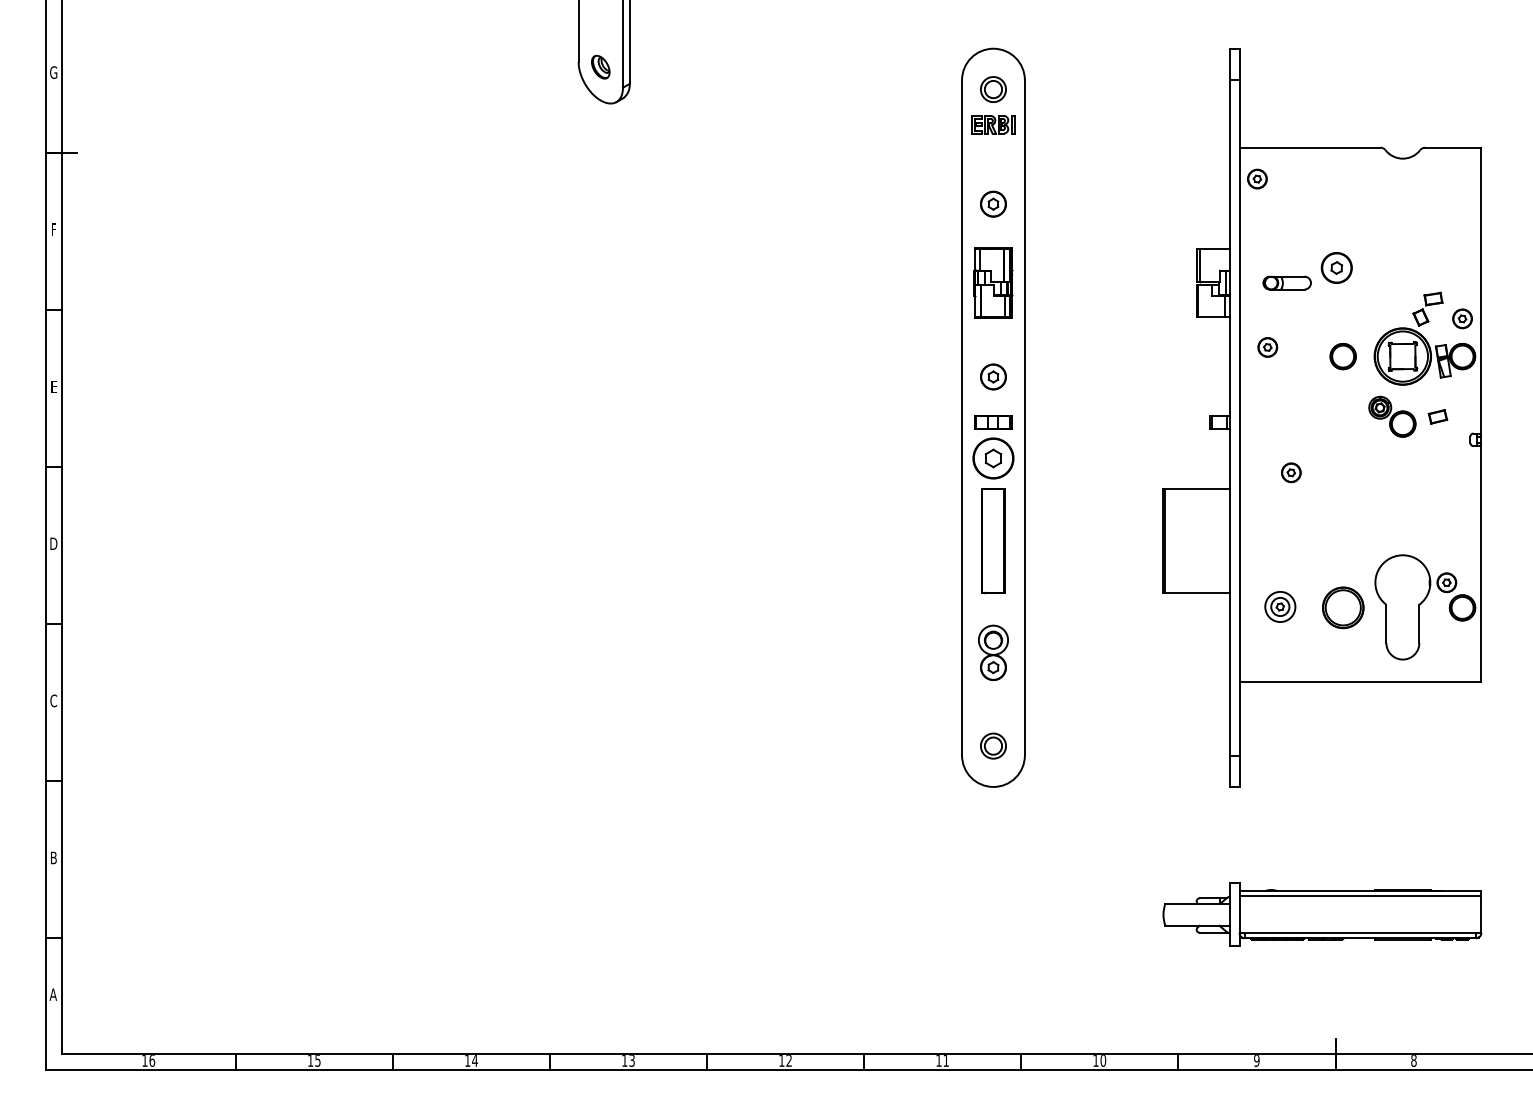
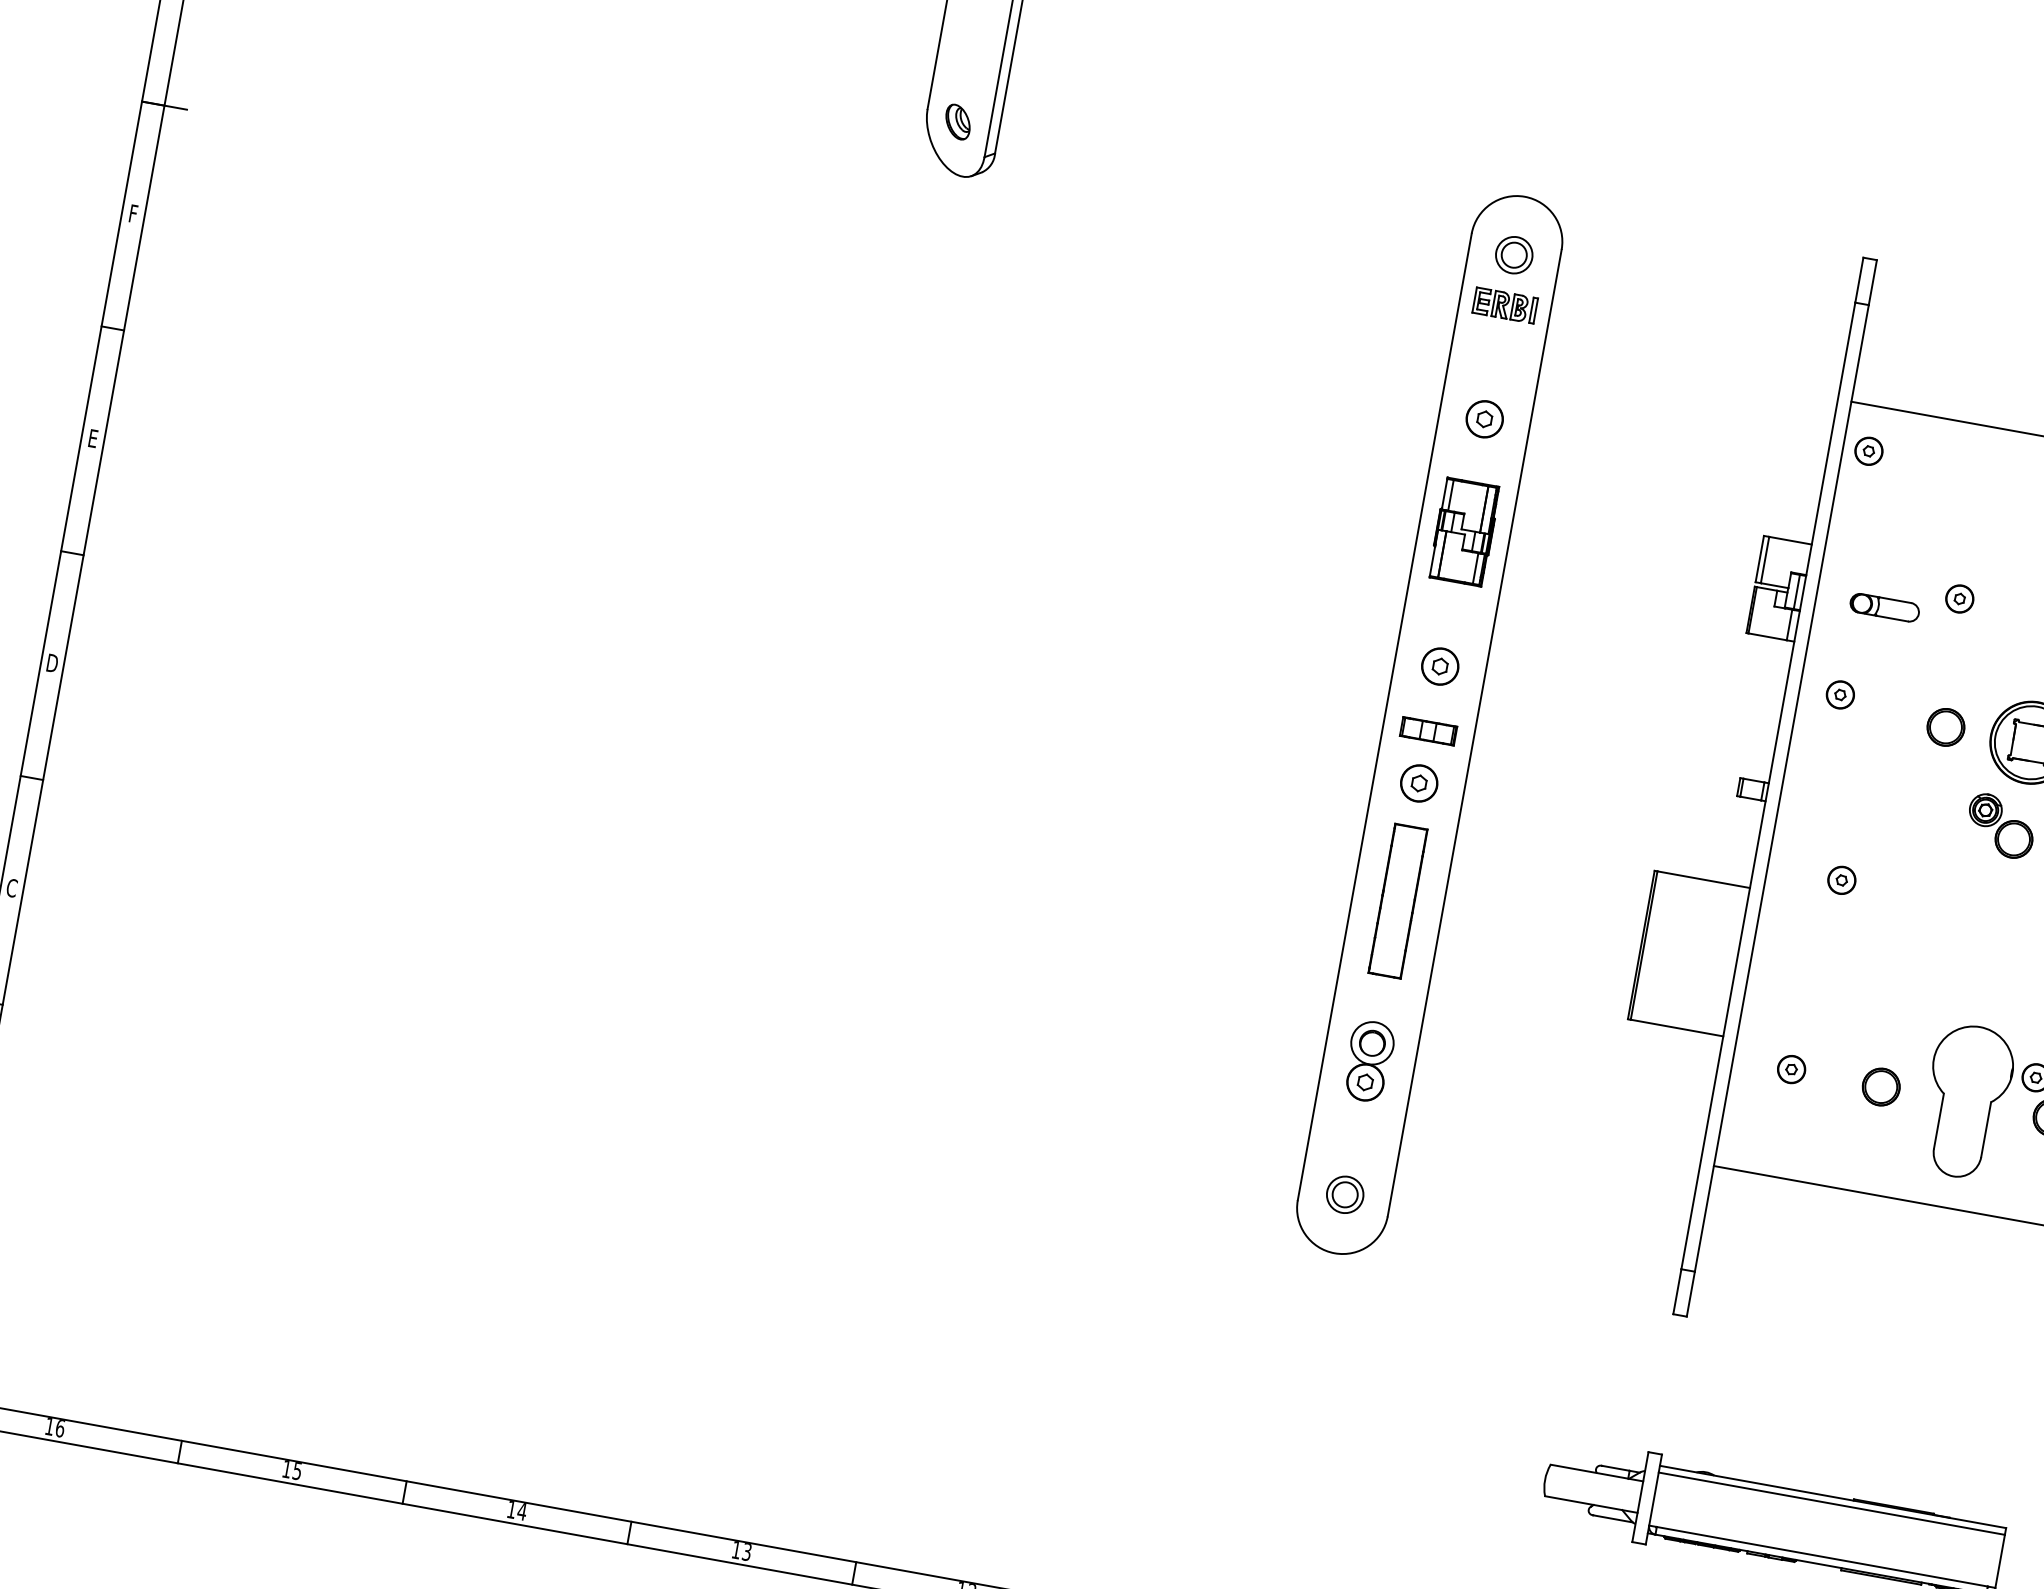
part: (1336, 267) -> (1959, 598), size x0.62
part: (993, 458) -> (1419, 783), size x0.62
circle: (1279, 606) -> (1790, 1068), size x0.62
part: (1342, 607) -> (1880, 1086), size x0.62

